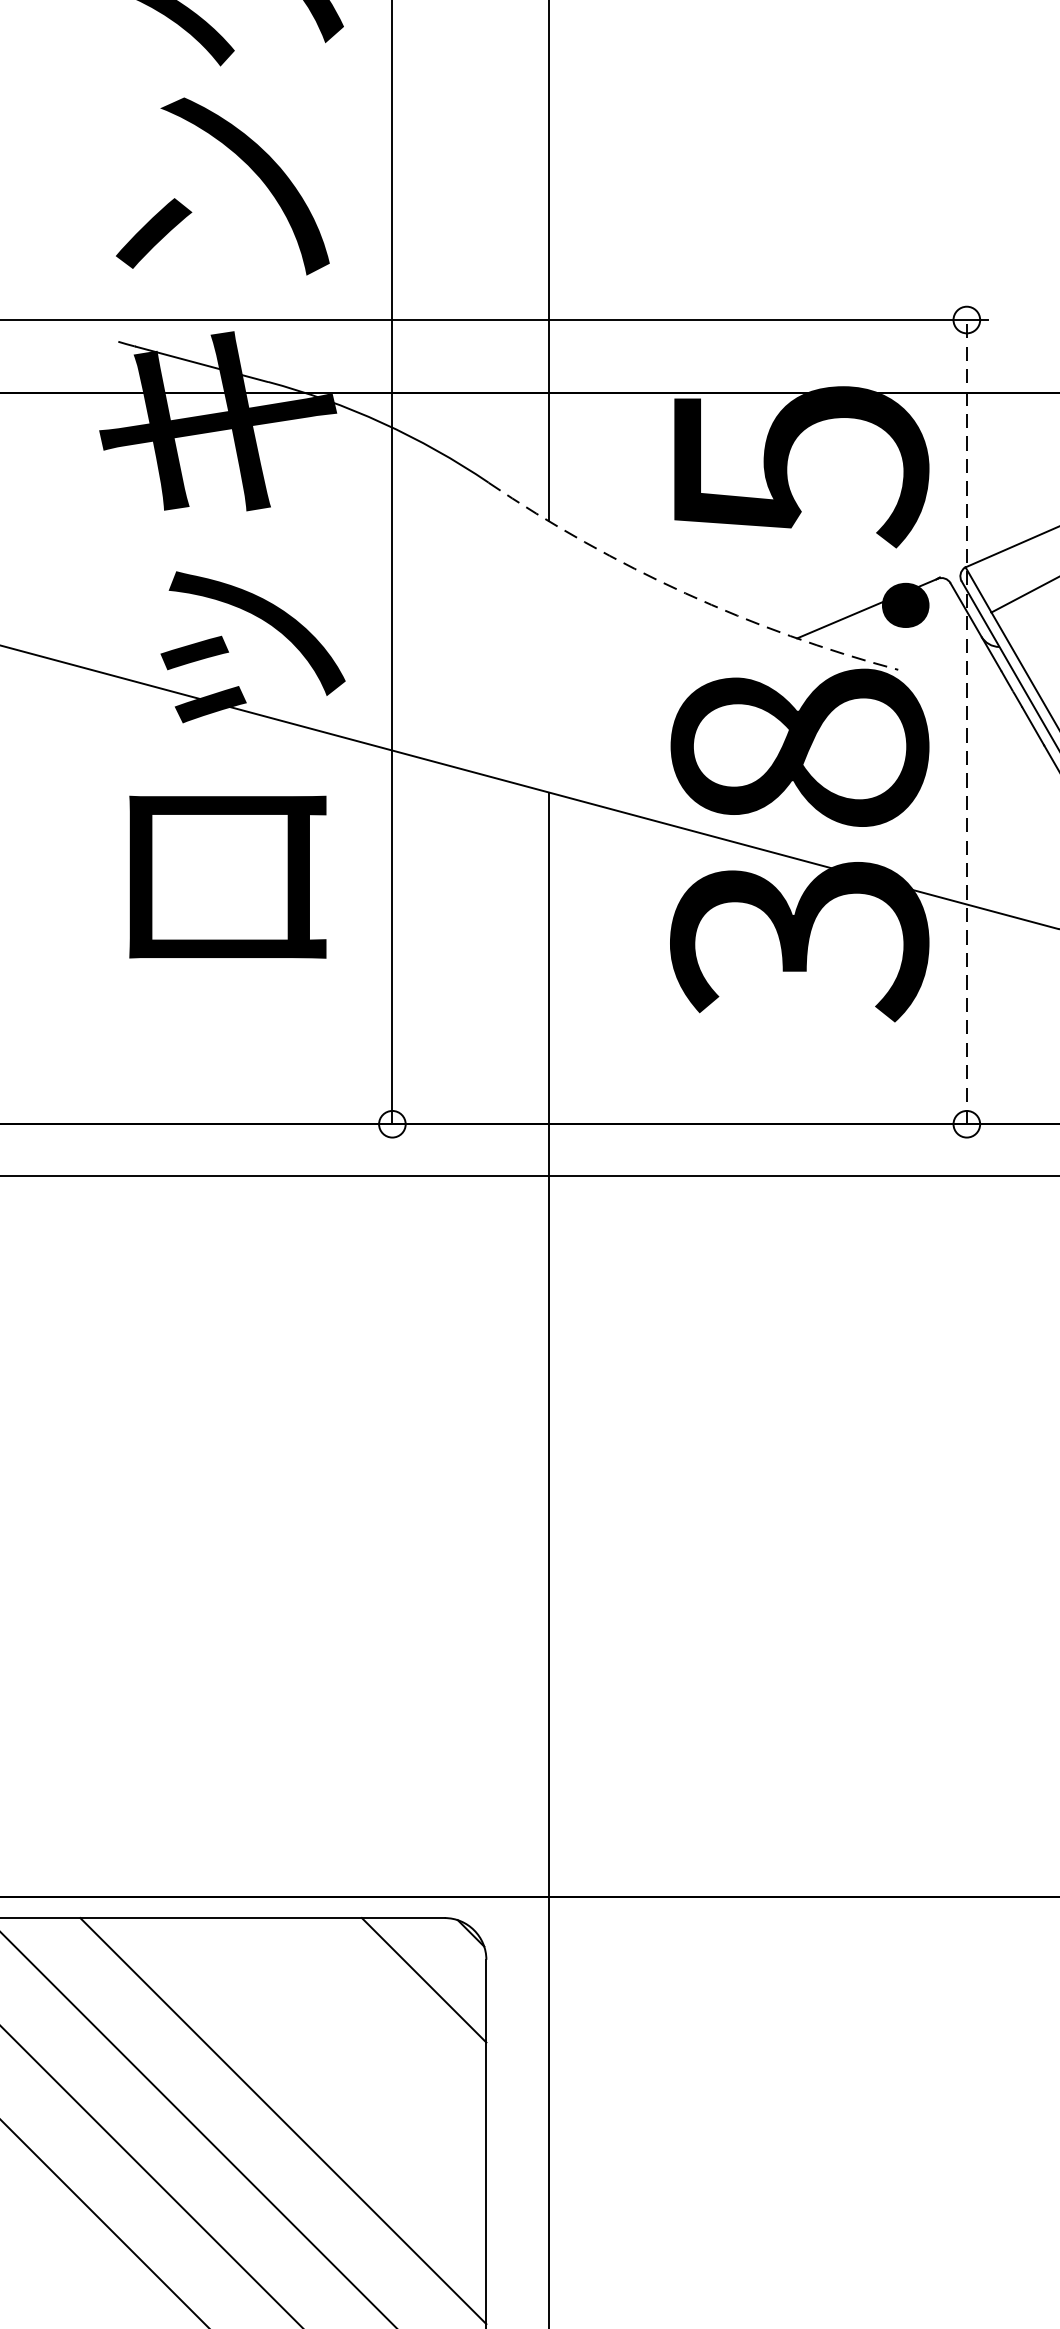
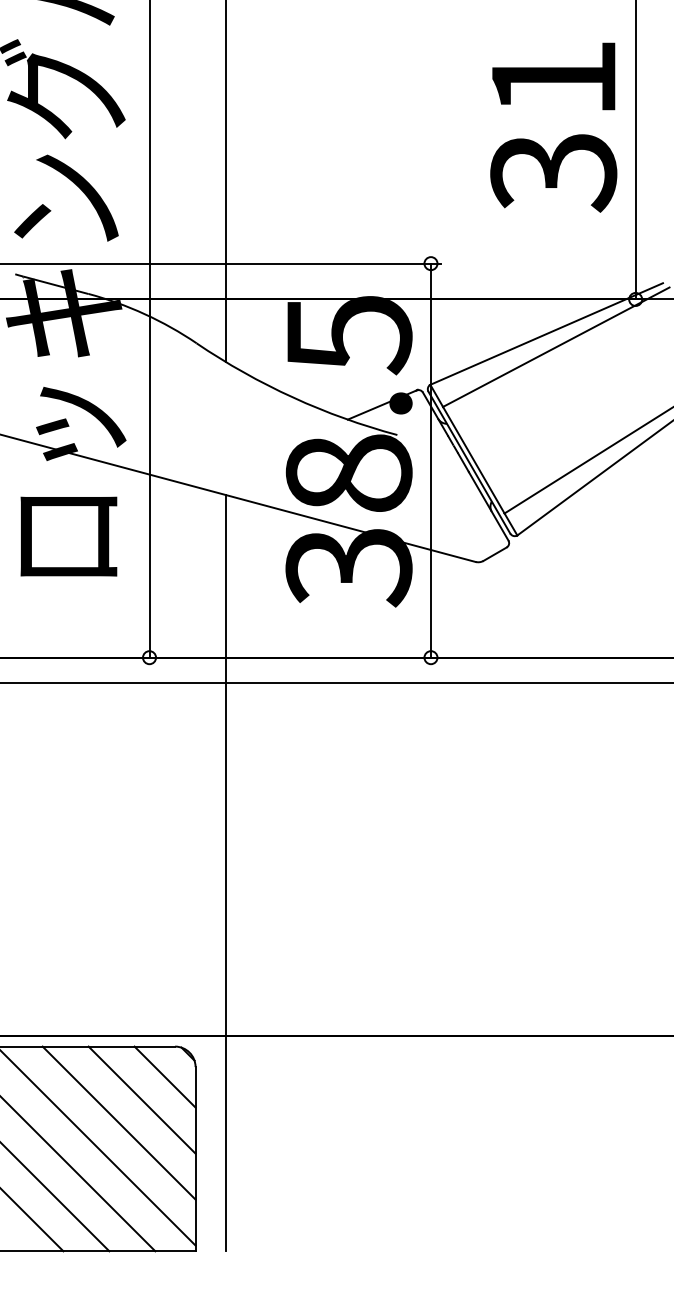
arc: (686, 593) -> (293, 397), dashed -> solid
line: (965, 721) -> (430, 460), dashed -> solid
line: (376, 2026) -> (141, 1099), added
line: (329, 2072) -> (118, 1122), added

